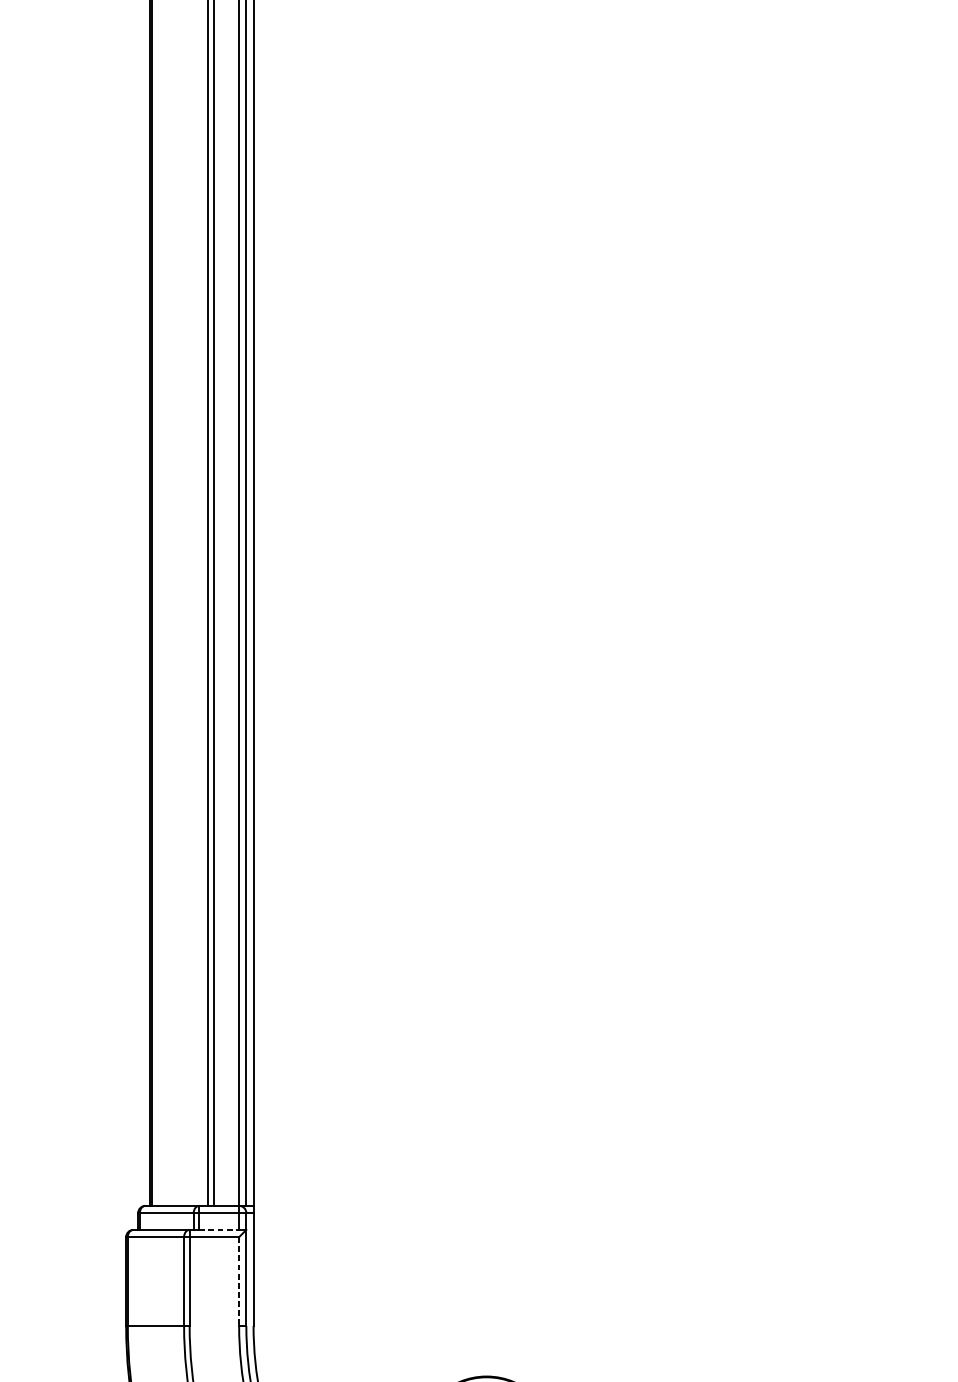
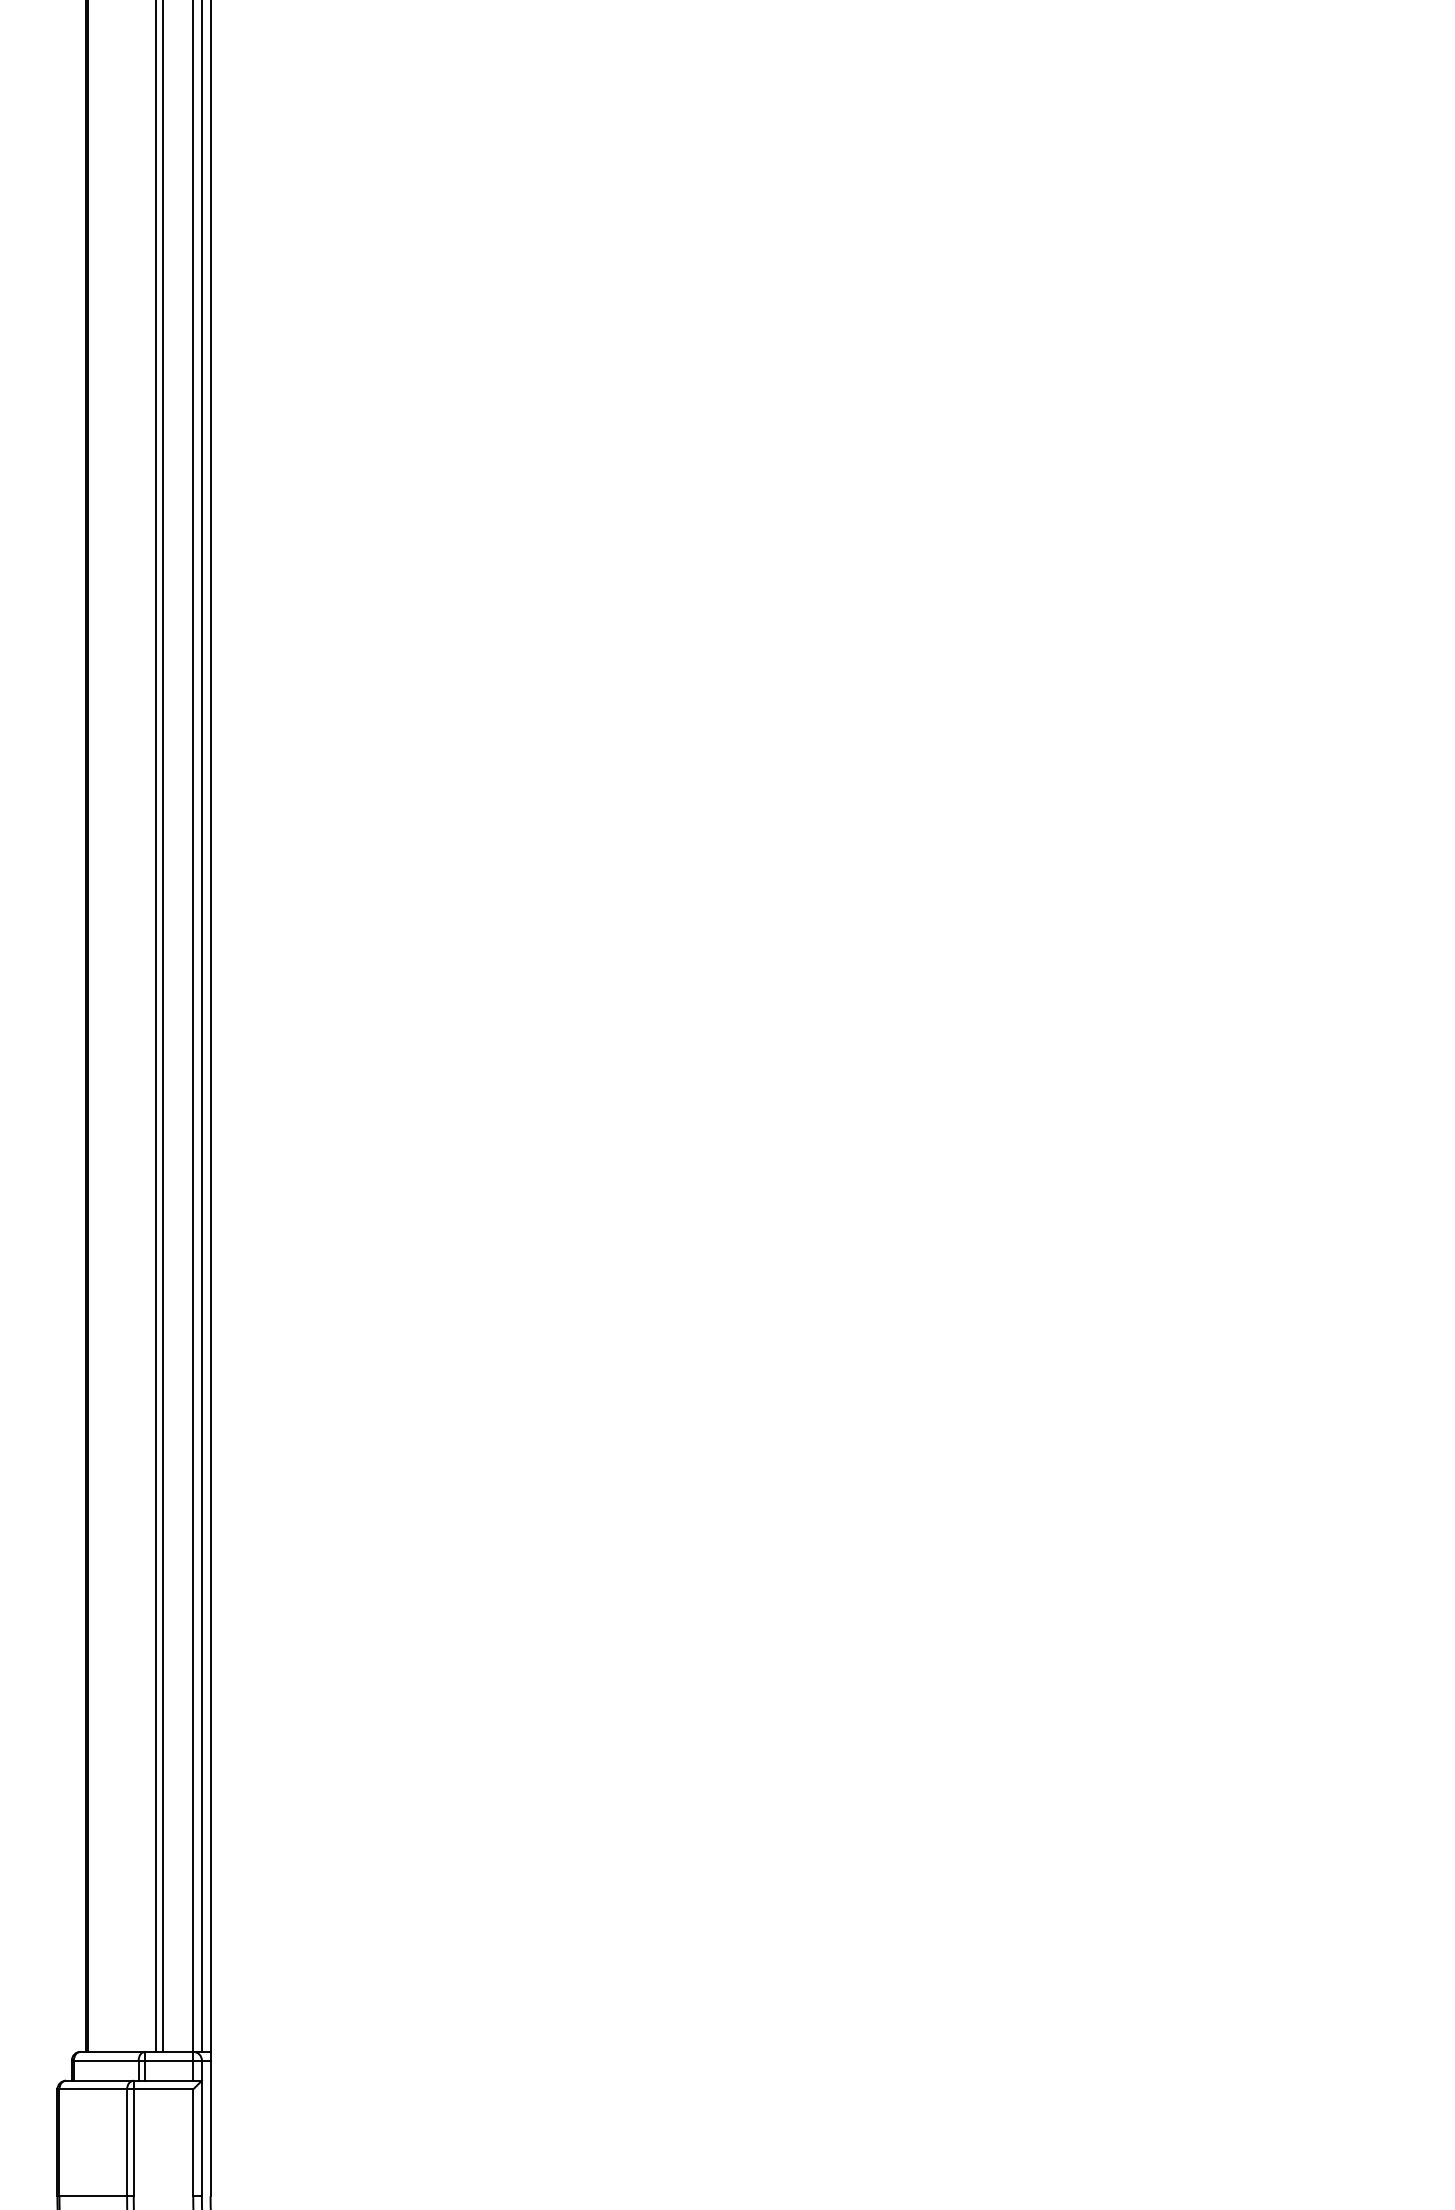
line: (219, 1229) -> (169, 2080), dashed -> solid
line: (239, 1282) -> (193, 2143), dashed -> solid

